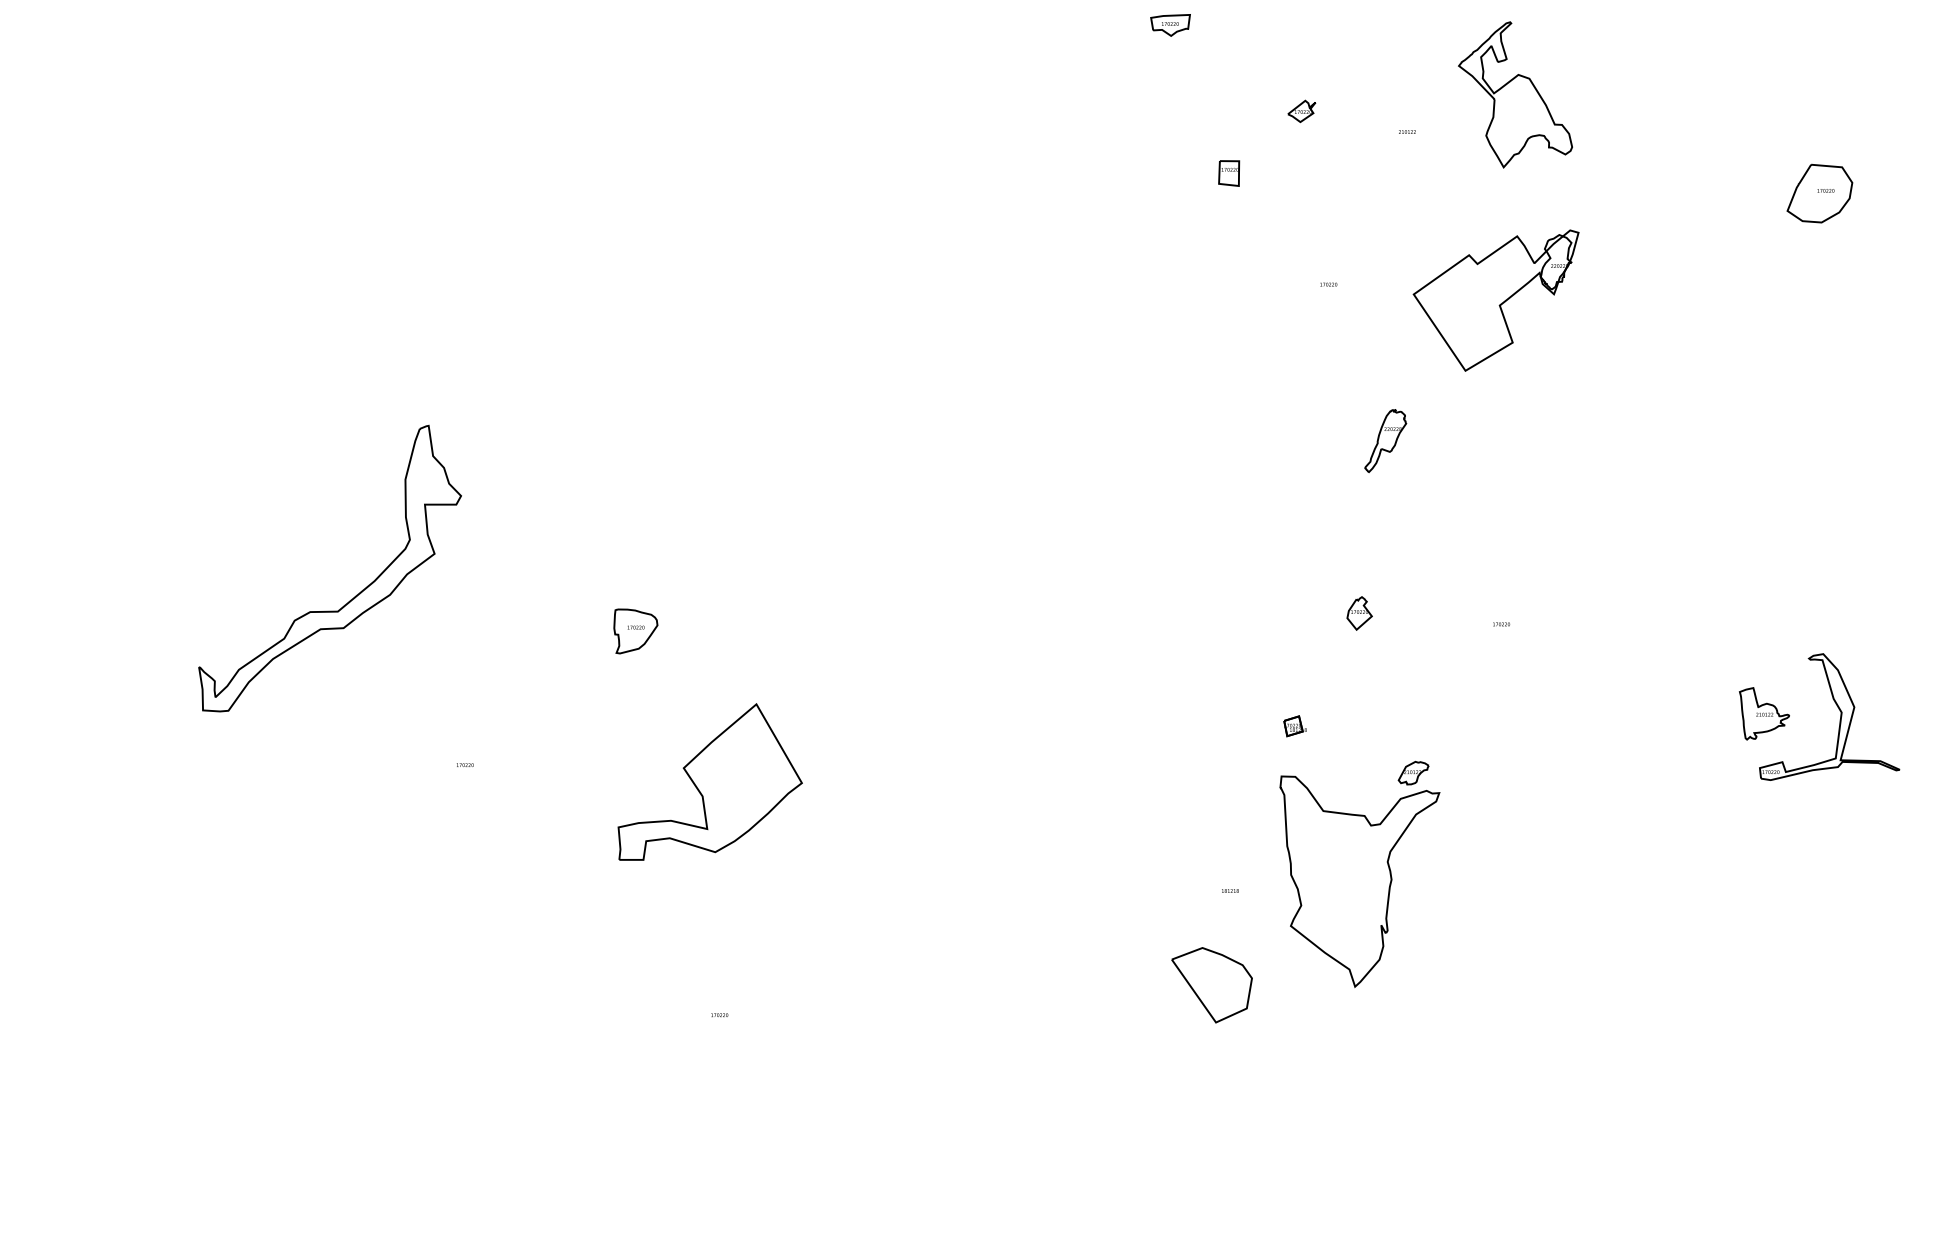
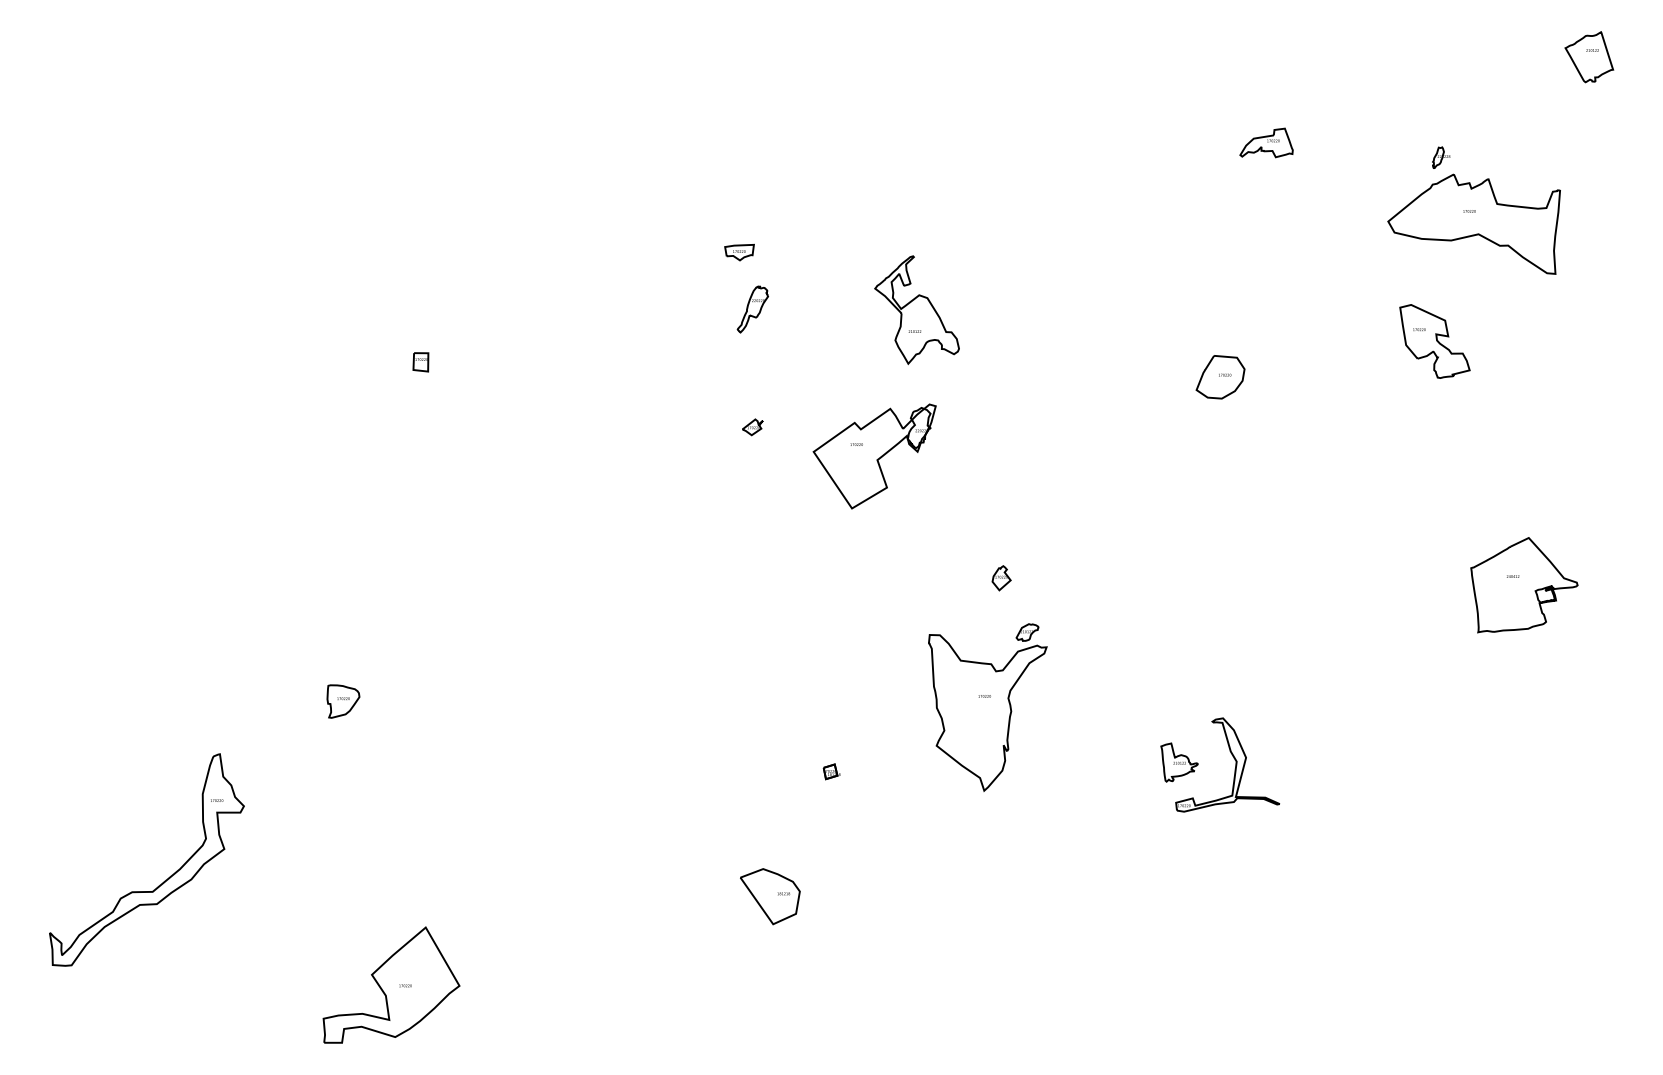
part: (1514, 95) -> (916, 310), moved
part: (1301, 111) -> (752, 427), moved
part: (1228, 173) -> (420, 362), moved
part: (1495, 300) -> (874, 456), moved
part: (1385, 441) -> (752, 309), moved
part: (353, 596) -> (164, 880), moved
part: (1359, 613) -> (1001, 578), moved
part: (710, 781) -> (391, 984), moved
part: (1359, 874) -> (987, 707), moved
part: (1212, 985) -> (770, 896), moved

